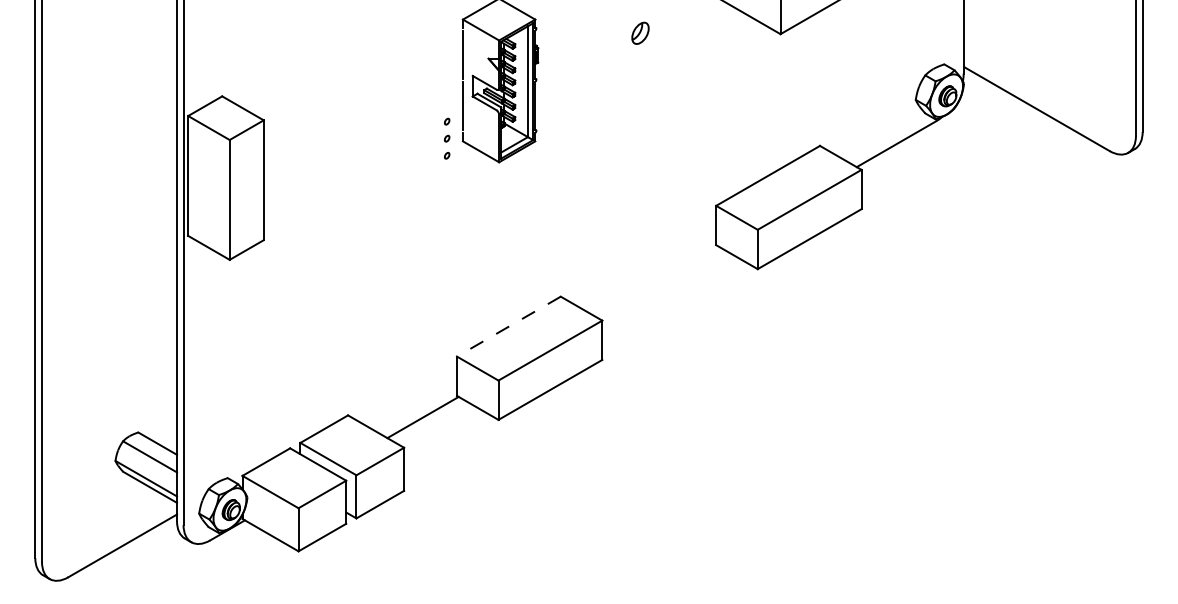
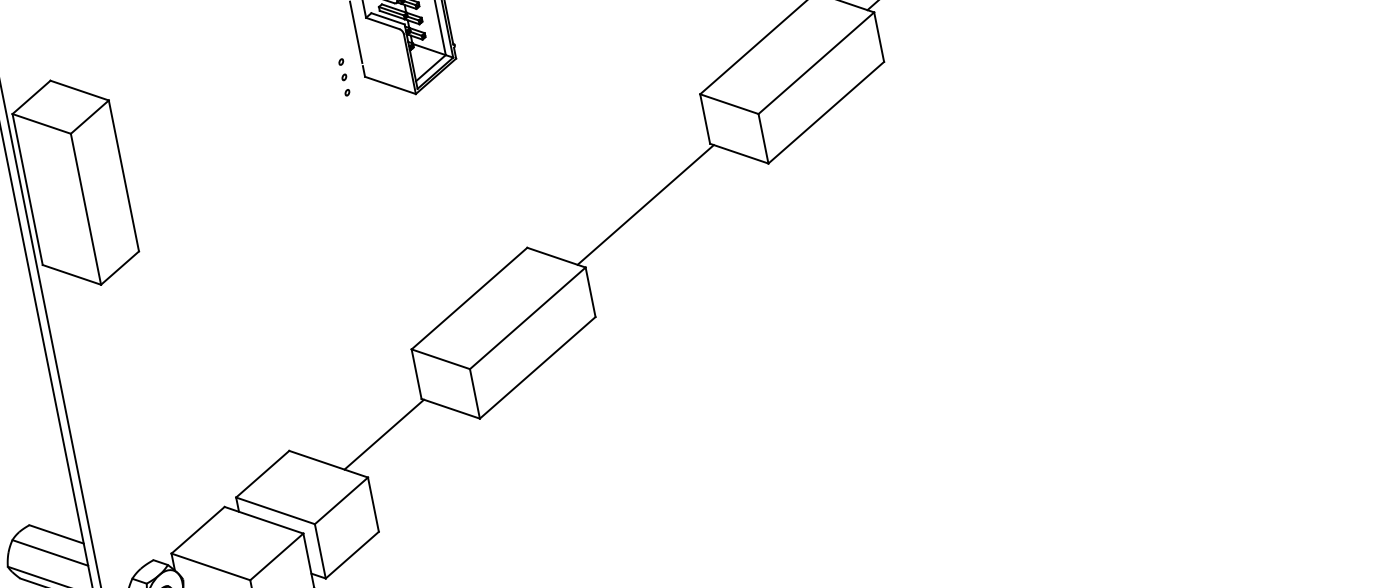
part: (446, 138) -> (343, 77), size x0.71
line: (657, 281) -> (645, 204), added
line: (508, 326) -> (468, 298), dashed -> solid

